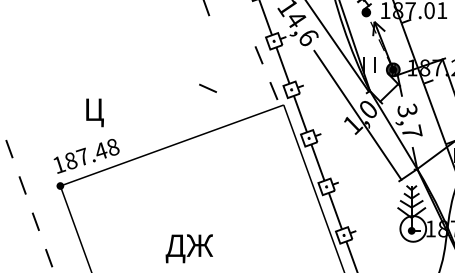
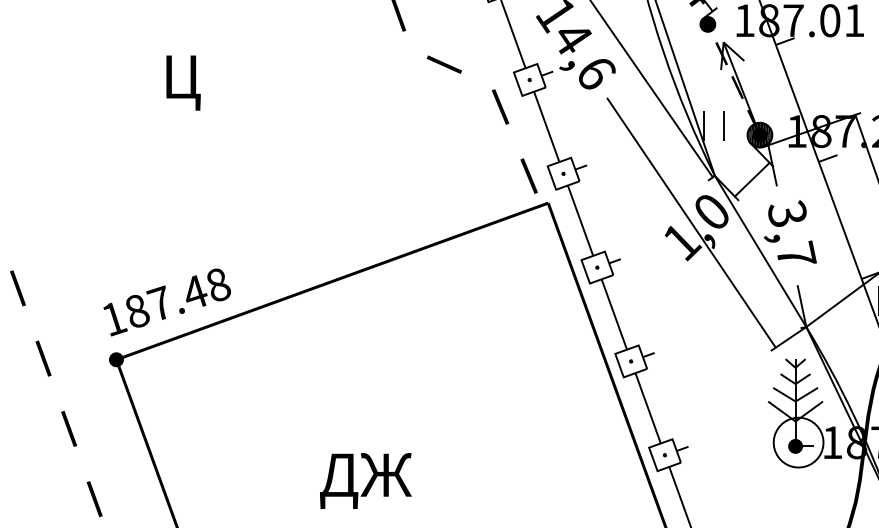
line: (207, 87) -> (443, 62), moved
text: (94, 112) -> (182, 82), moved

